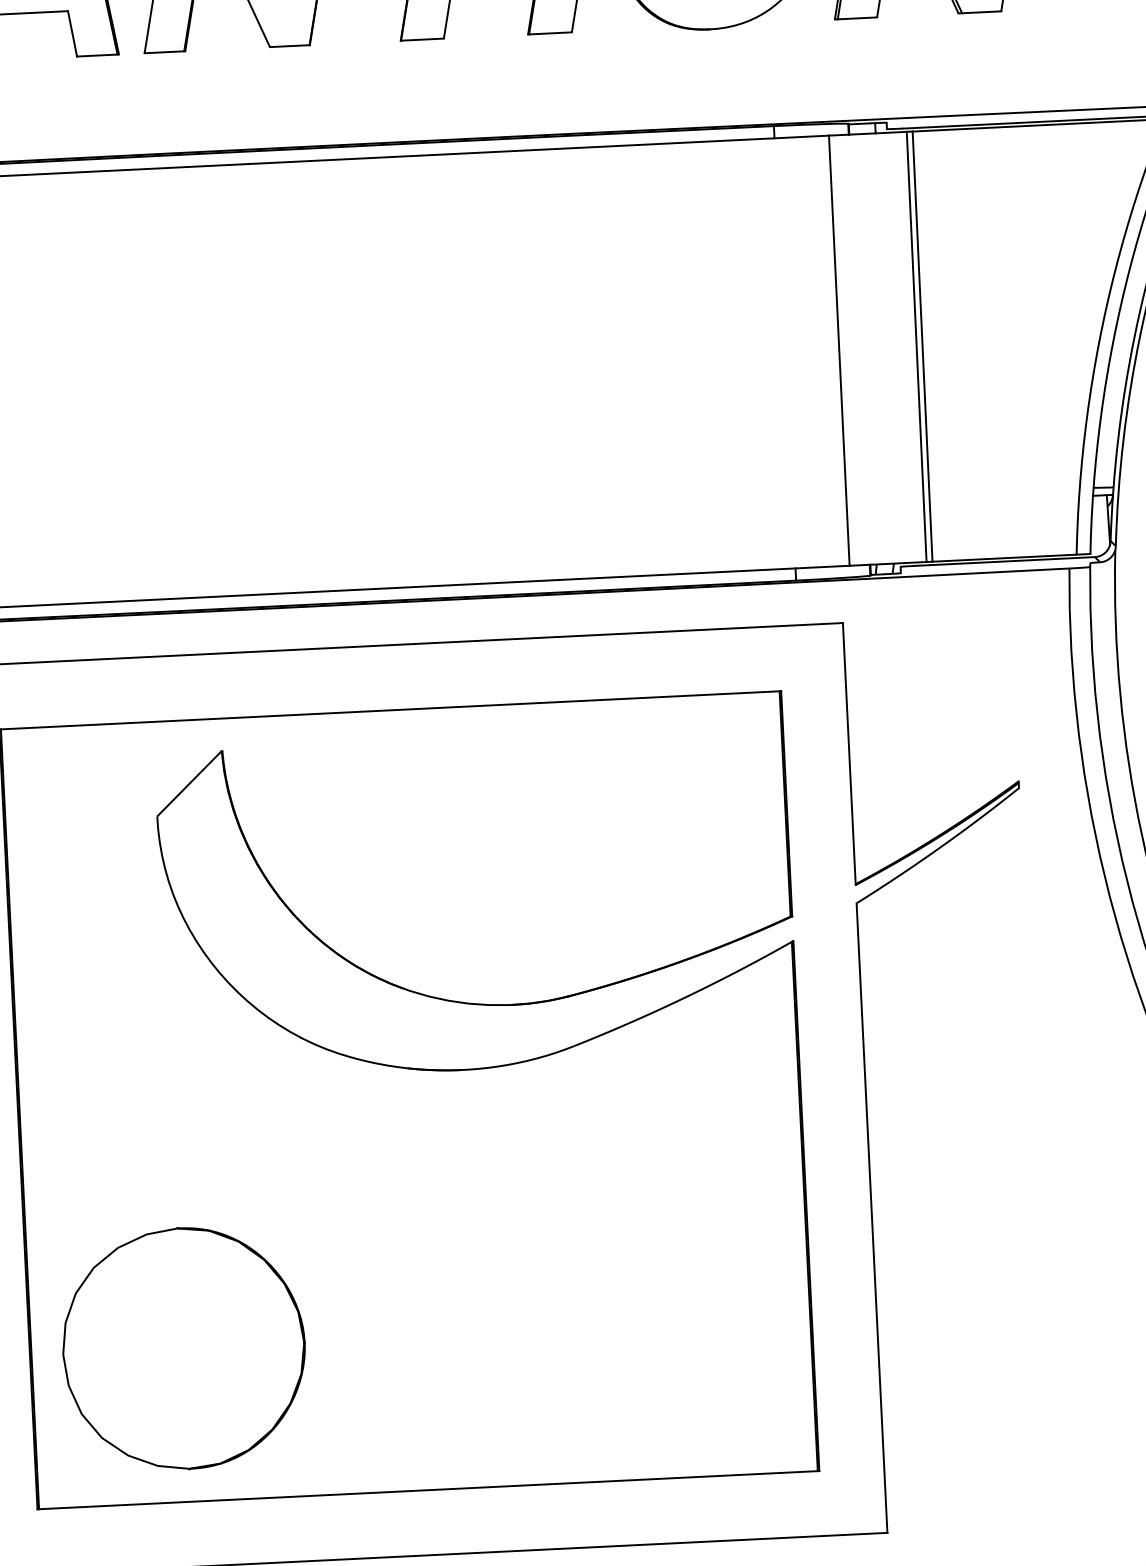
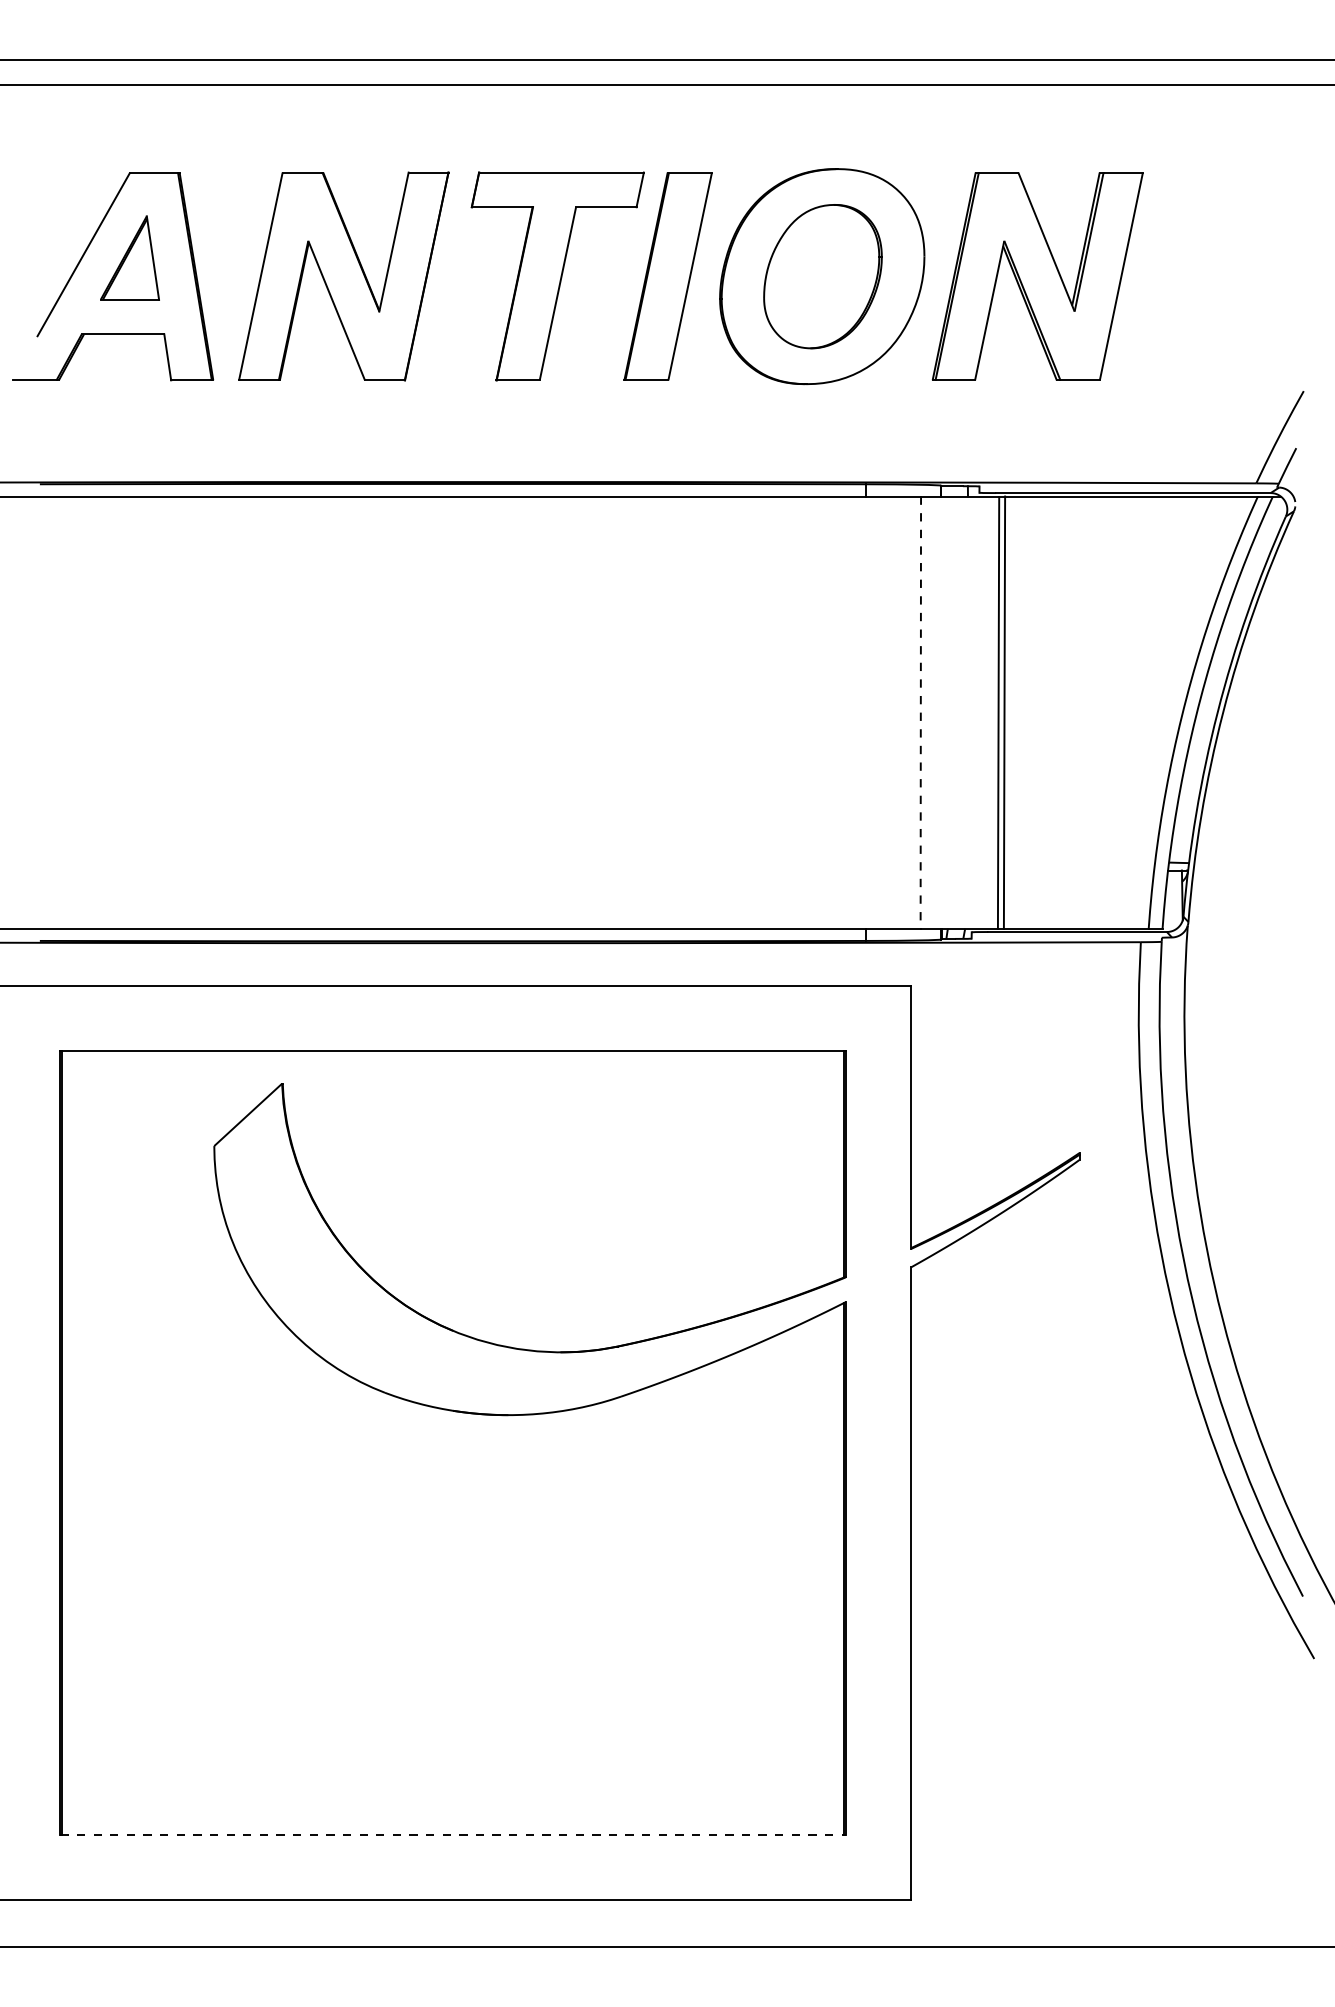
line: (839, 351) -> (920, 713), solid -> dashed
part: (183, 1348) -> (214, 1680), removed
line: (428, 1489) -> (453, 1834), solid -> dashed

